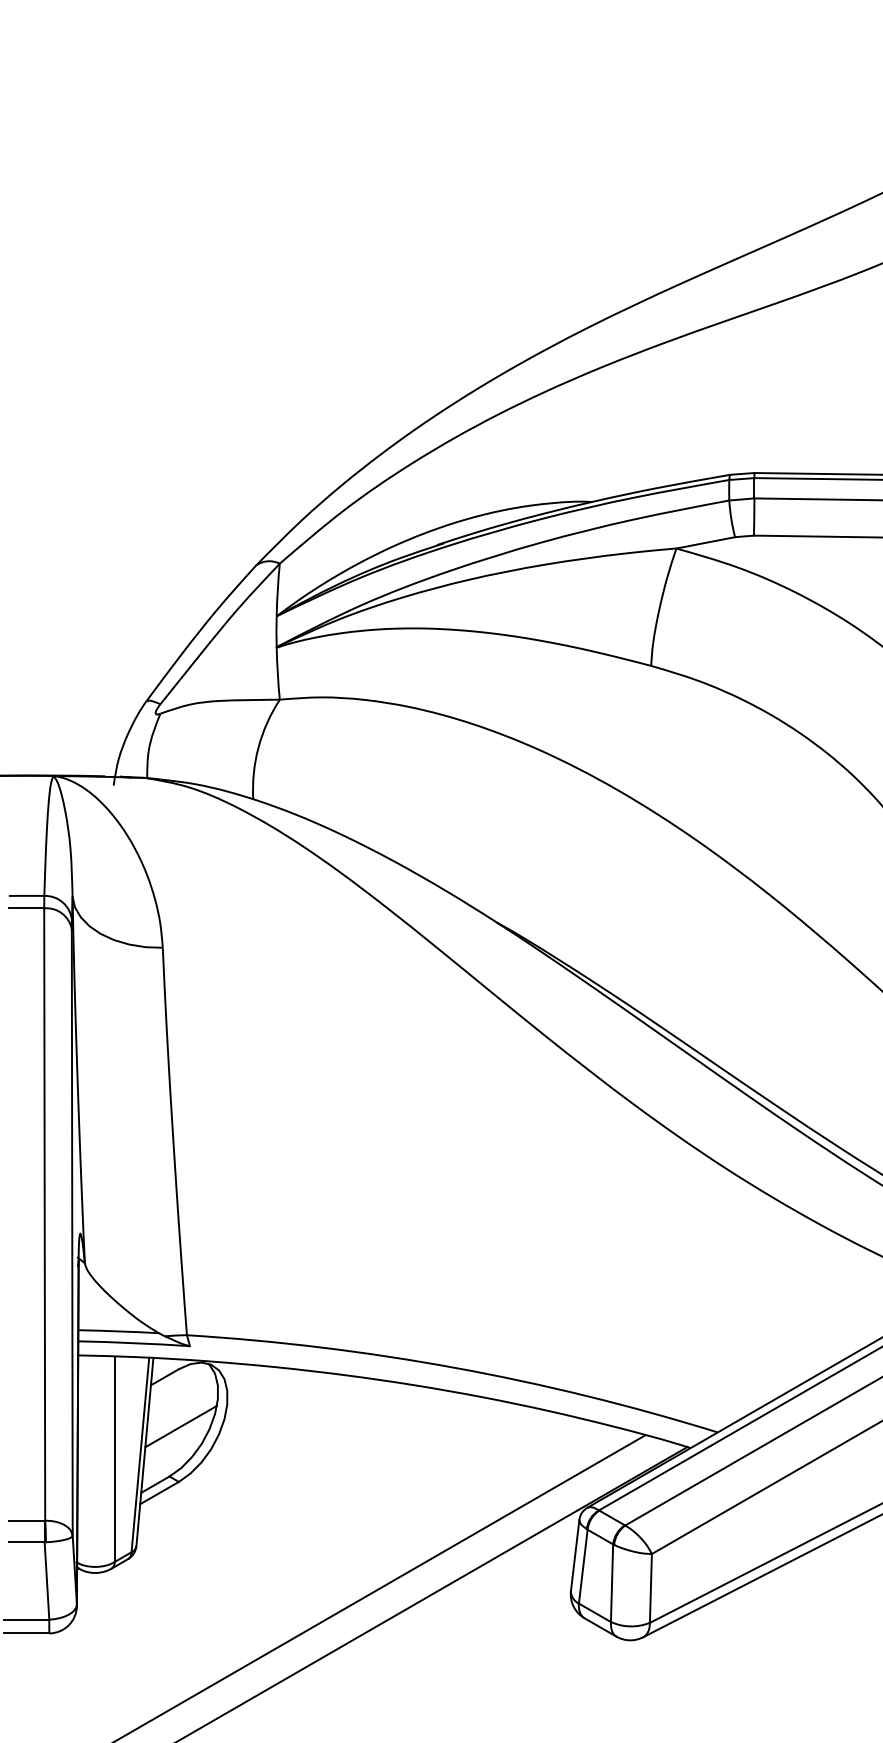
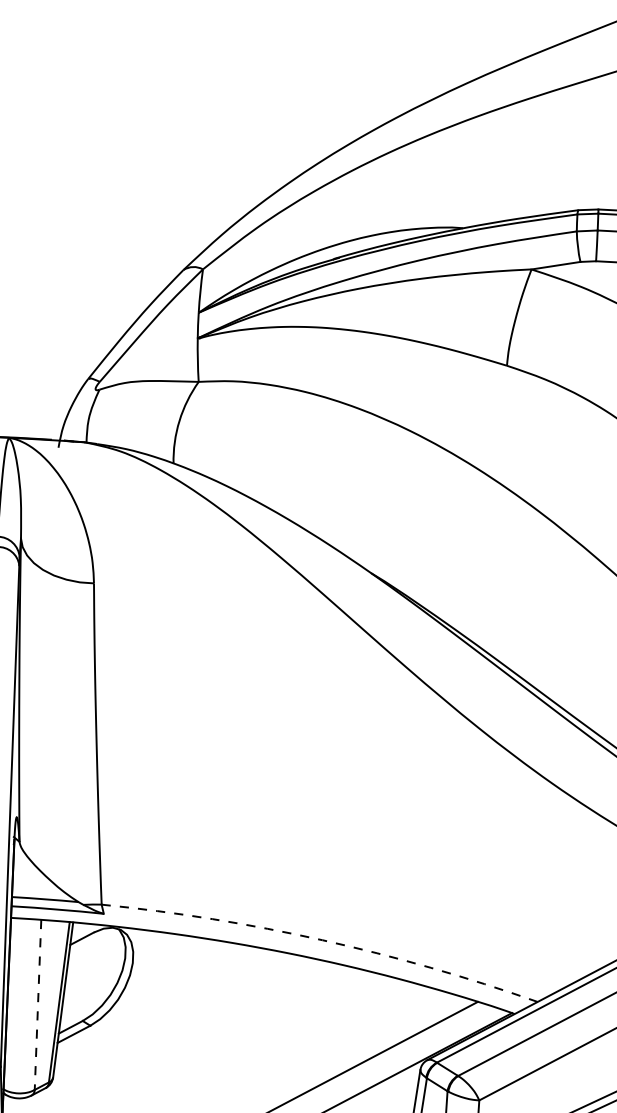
arc: (455, 1367) -> (322, 939), solid -> dashed
line: (181, 1426) -> (94, 979), removed
line: (114, 1459) -> (37, 1005), solid -> dashed

